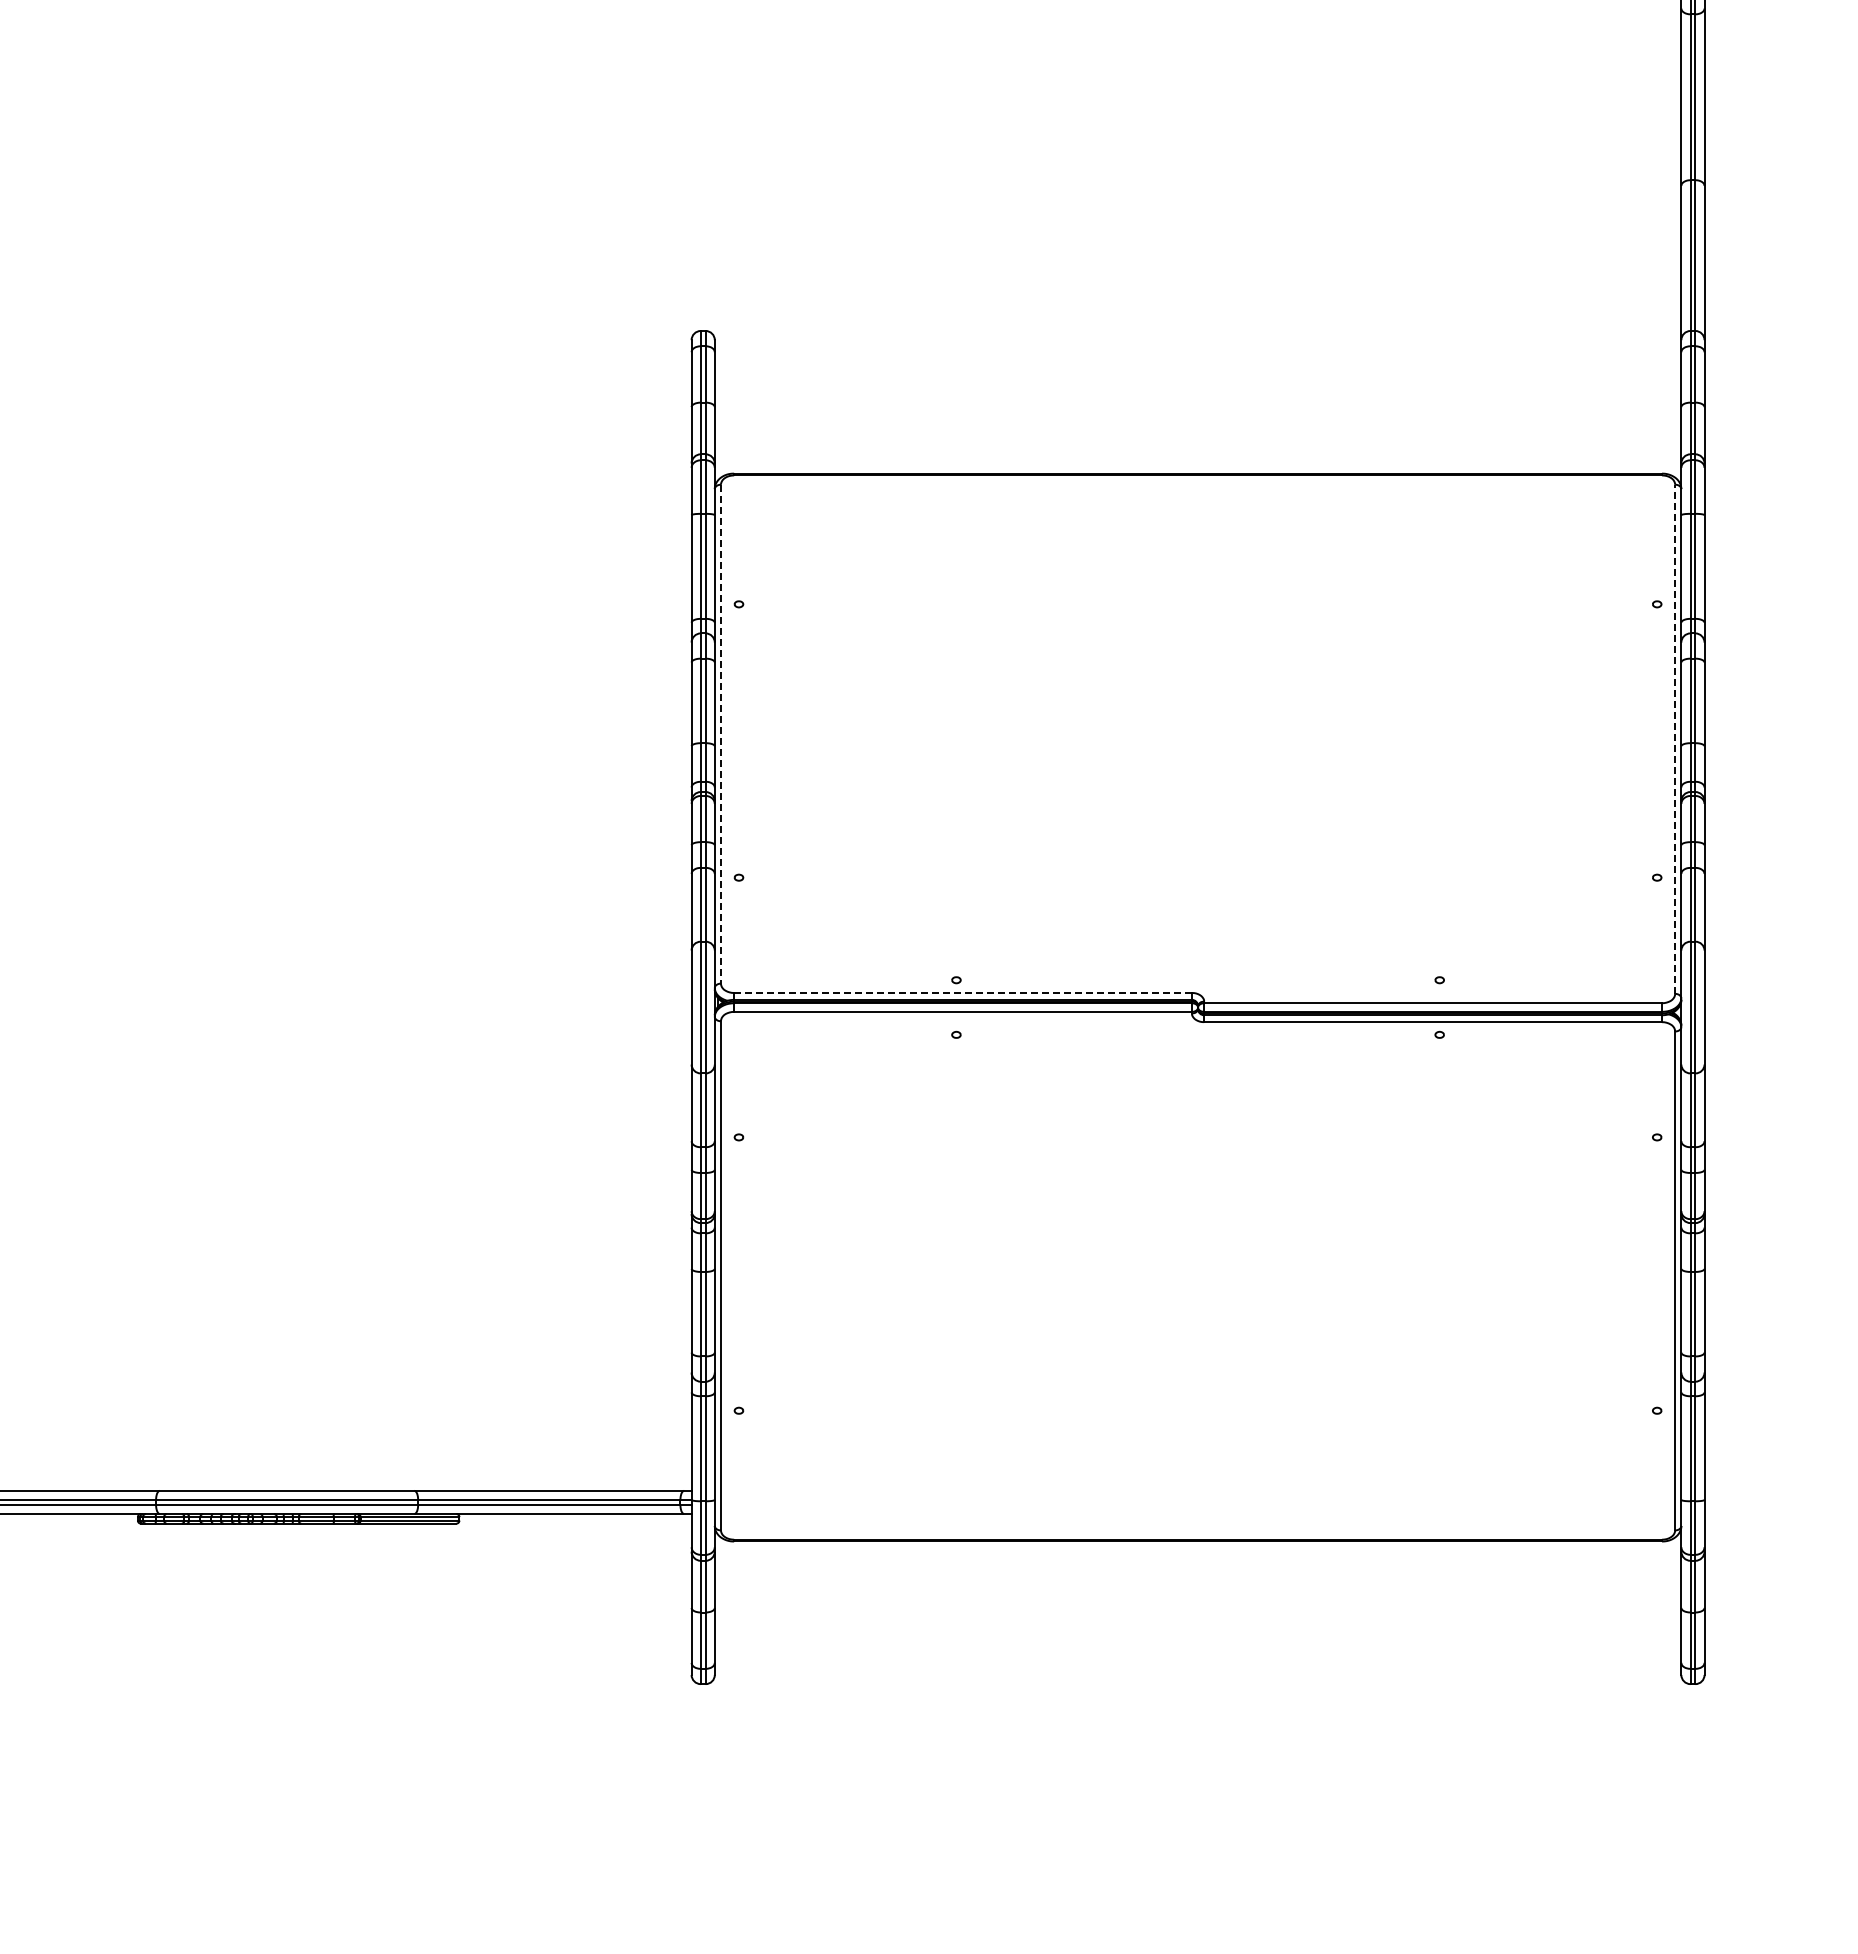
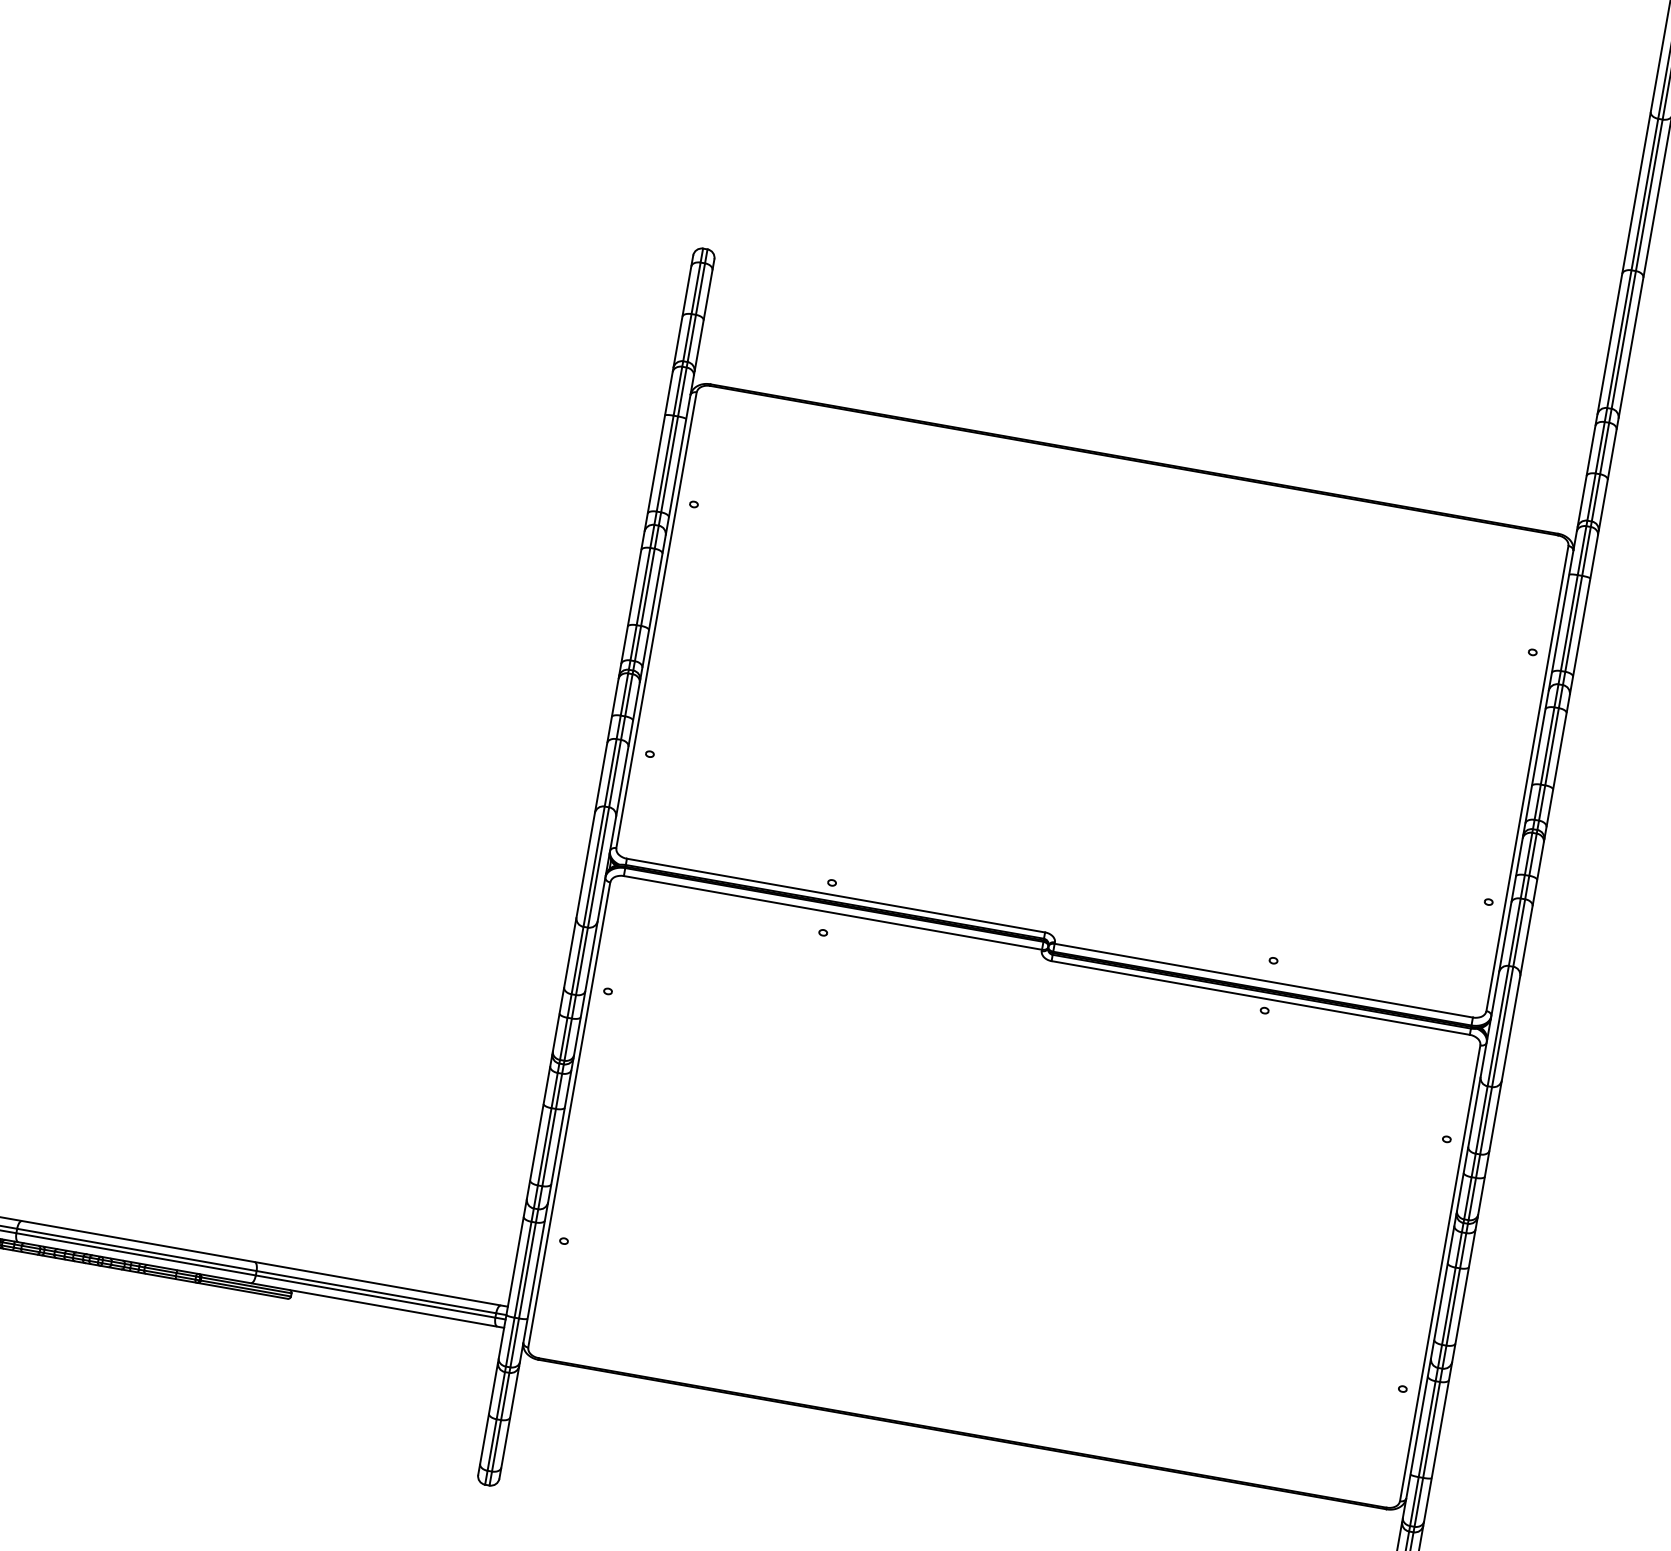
line: (720, 734) -> (656, 620), dashed -> solid
line: (1675, 739) -> (1527, 778), dashed -> solid
line: (963, 992) -> (836, 895), dashed -> solid

